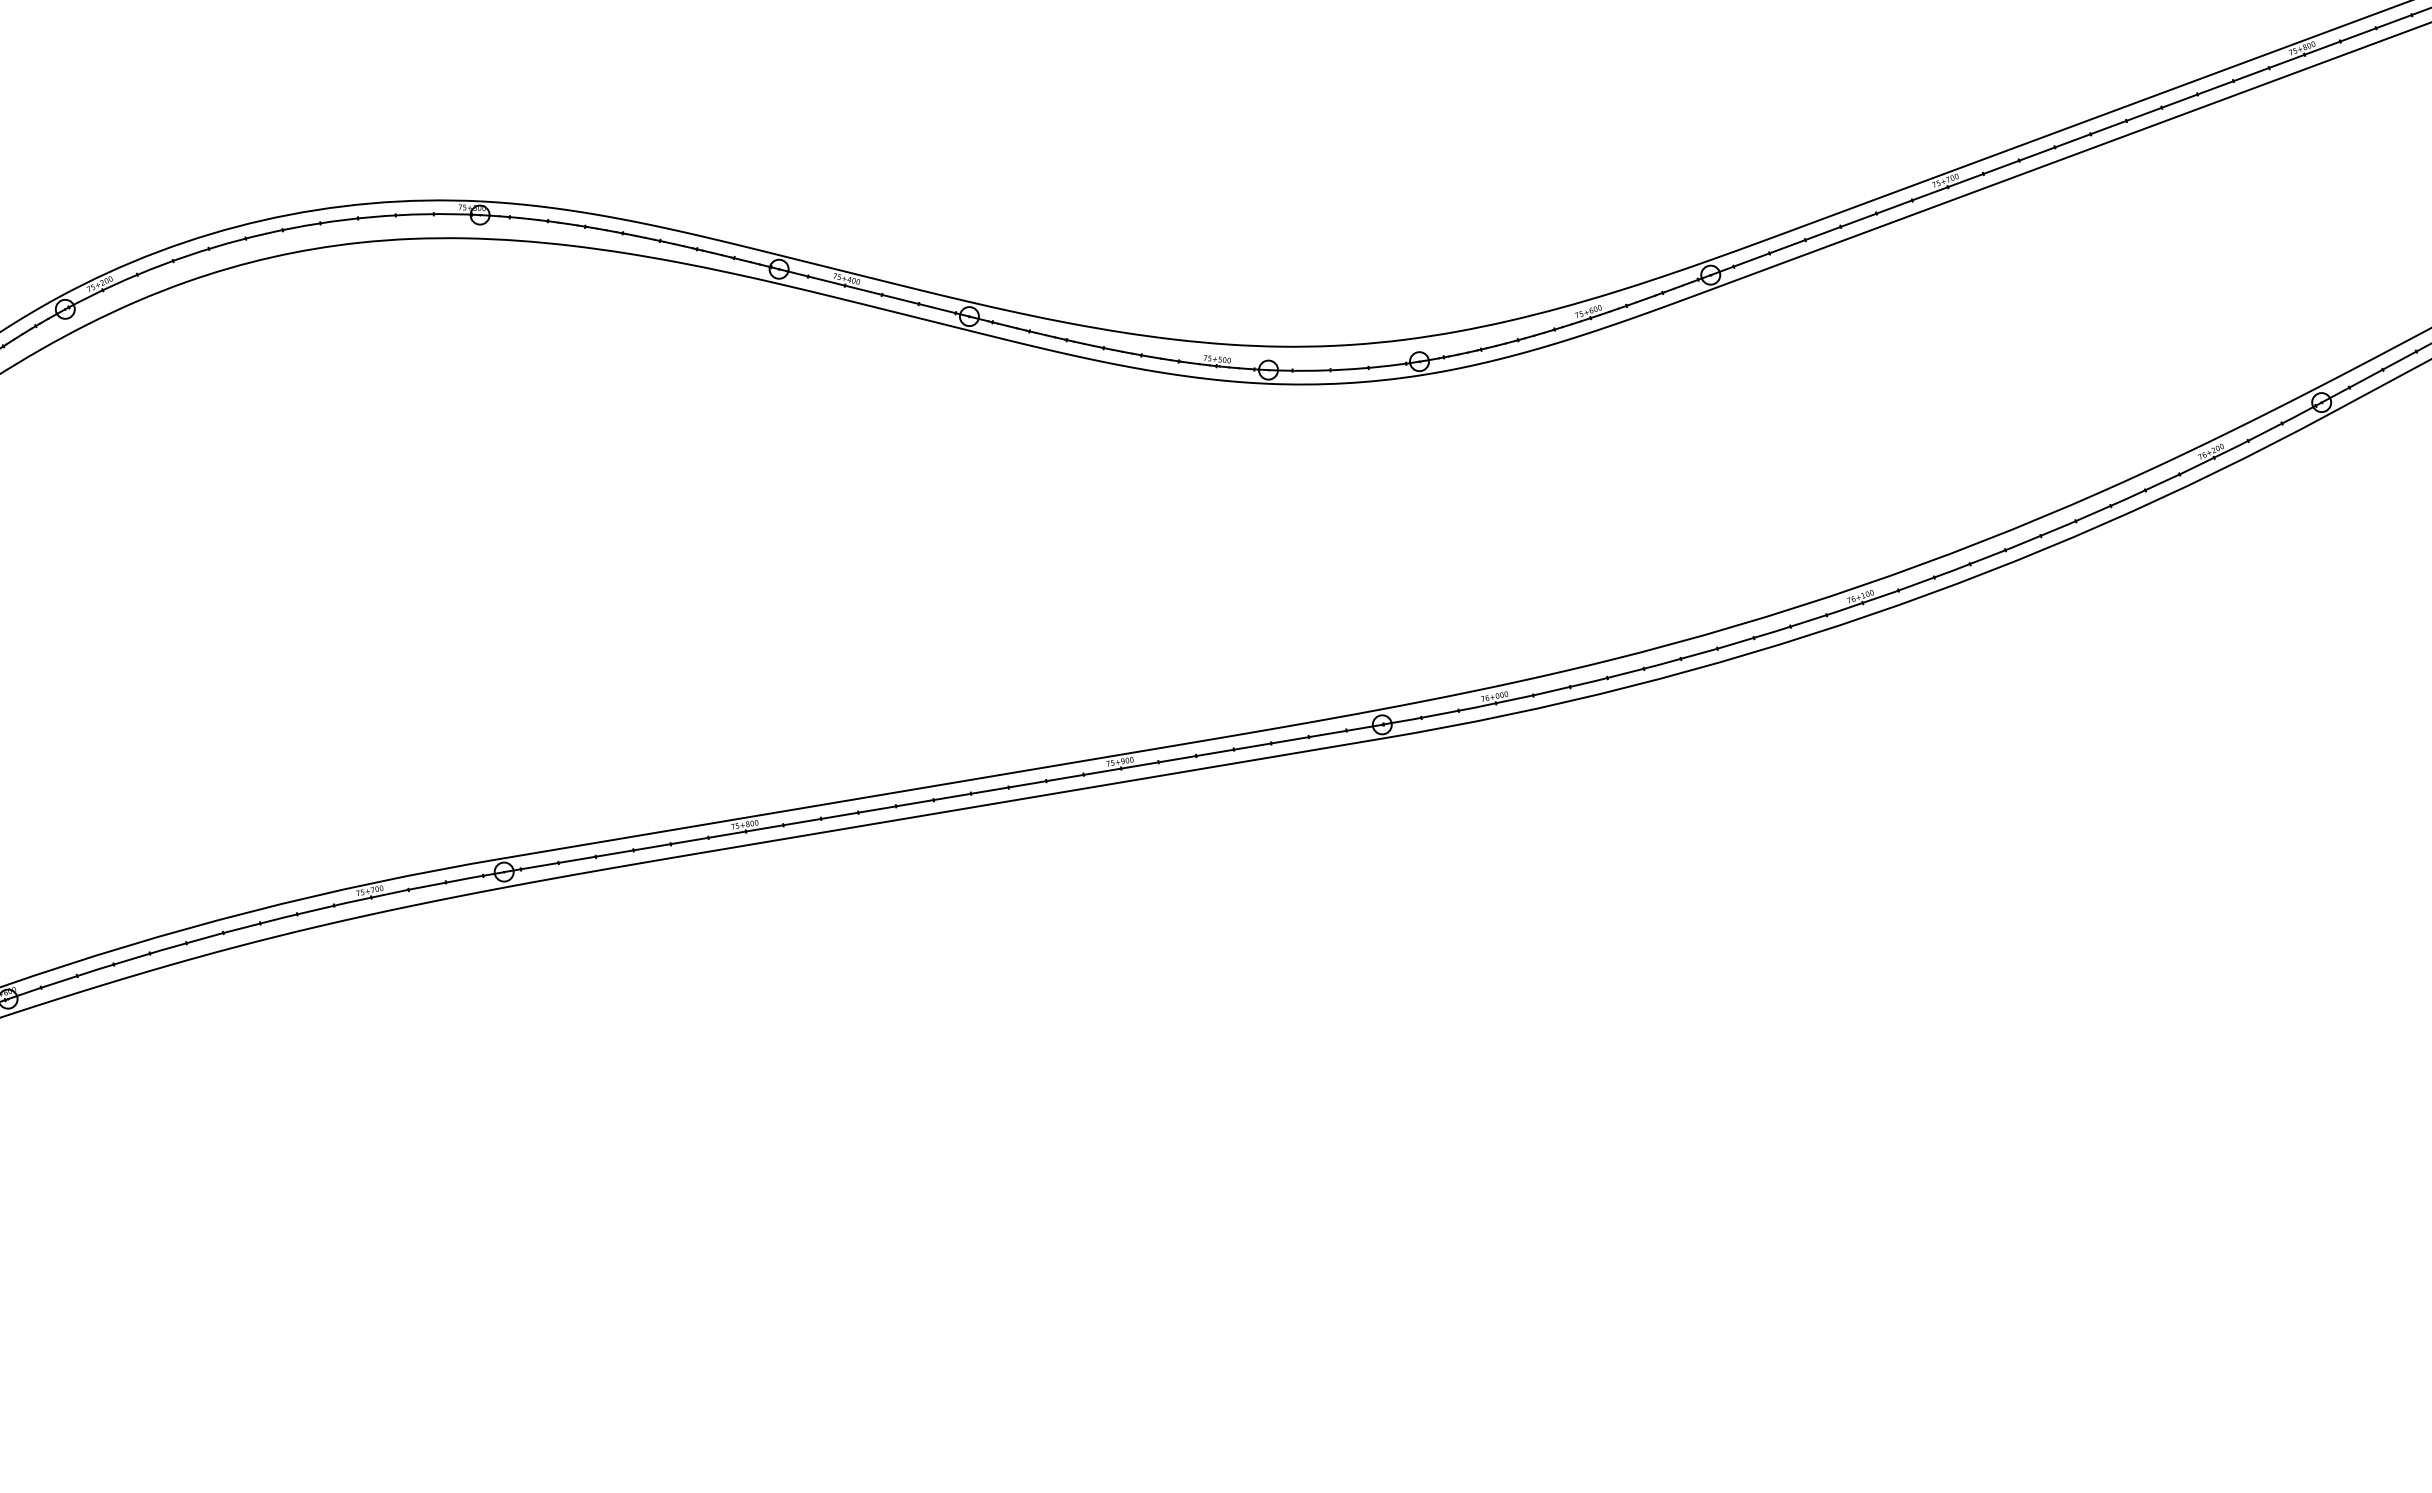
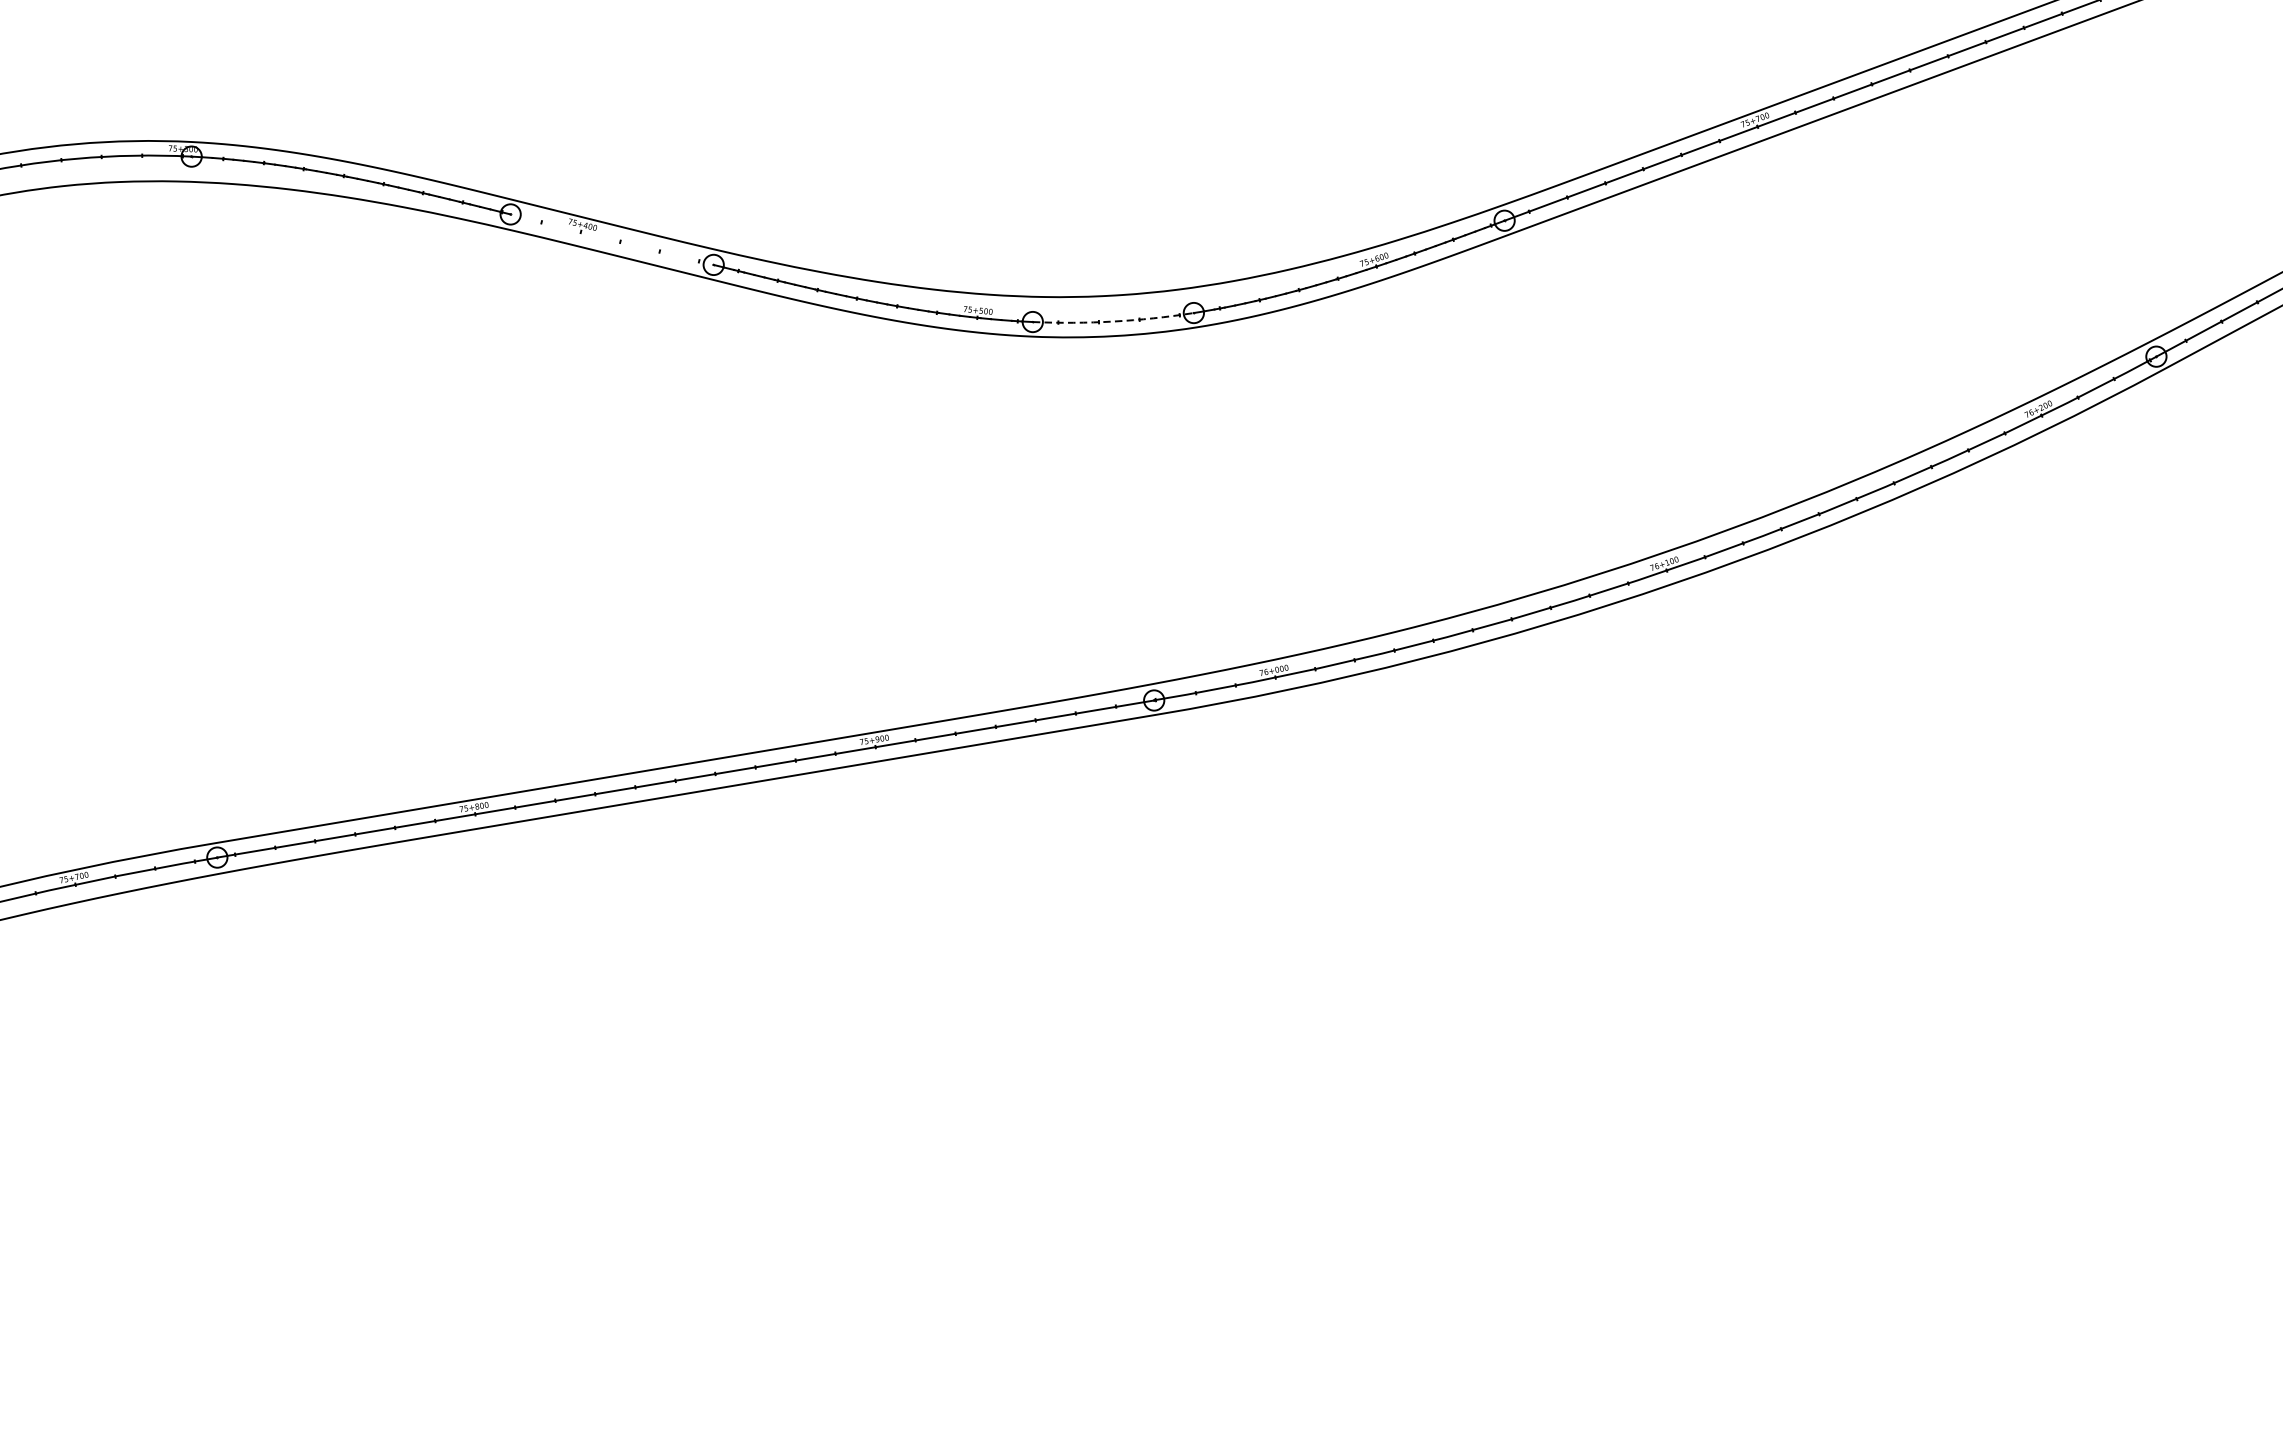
line: (874, 292) -> (612, 239), removed
arc: (1344, 369) -> (1113, 321), solid -> dashed

